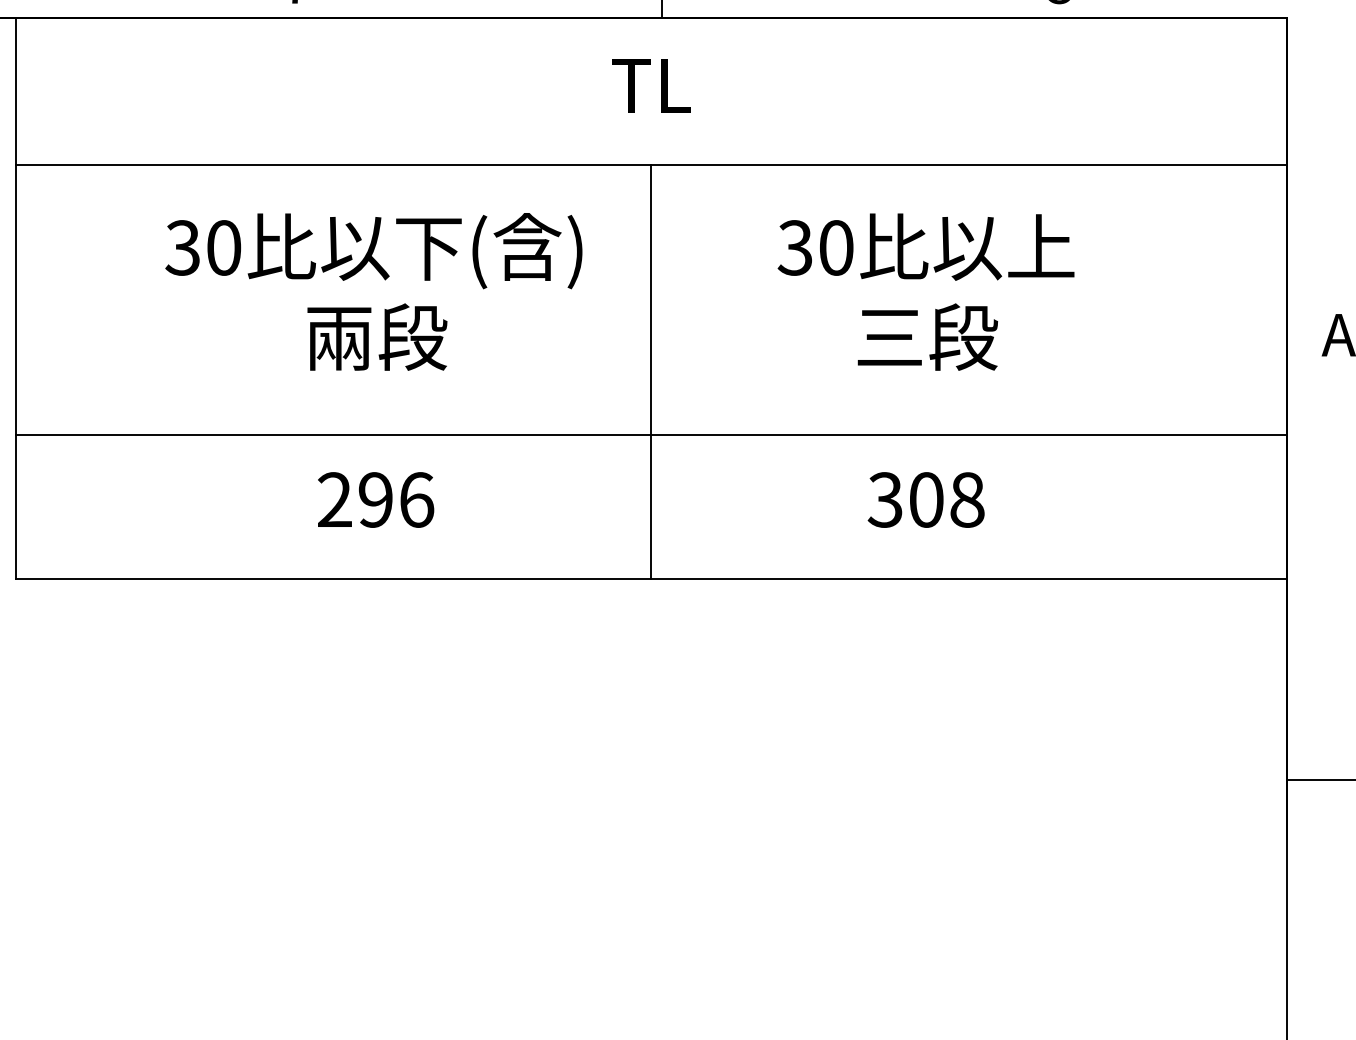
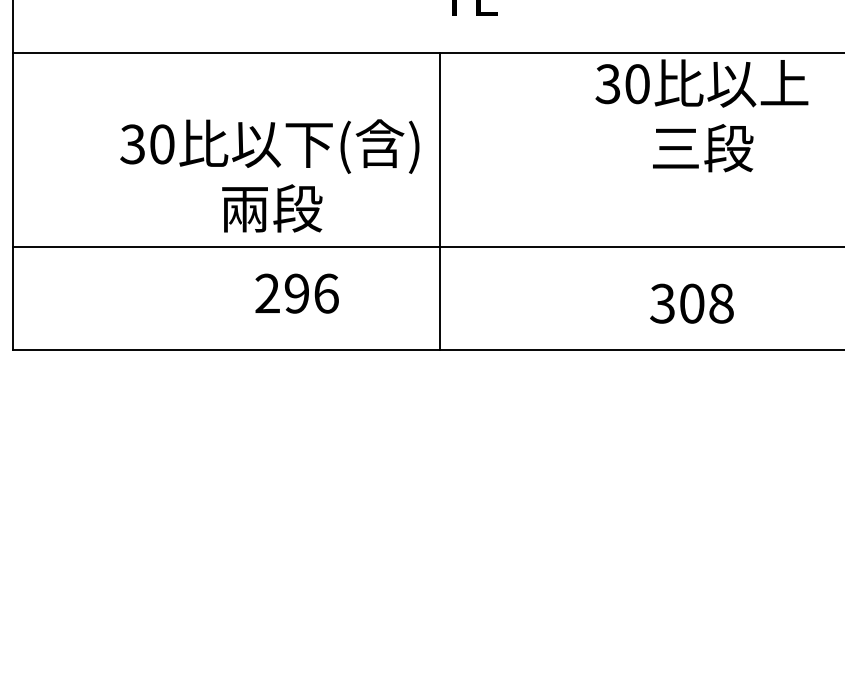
text: (373, 291) -> (269, 175), moved
text: (925, 291) -> (701, 115), moved
line: (651, 372) -> (439, 202), moved
text: (376, 499) -> (297, 293), moved
text: (925, 499) -> (691, 303), moved

